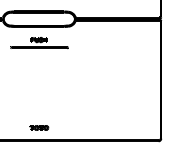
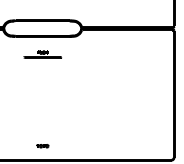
part: (39, 43) -> (42, 54), size x0.6
part: (39, 127) -> (42, 145), size x0.6

